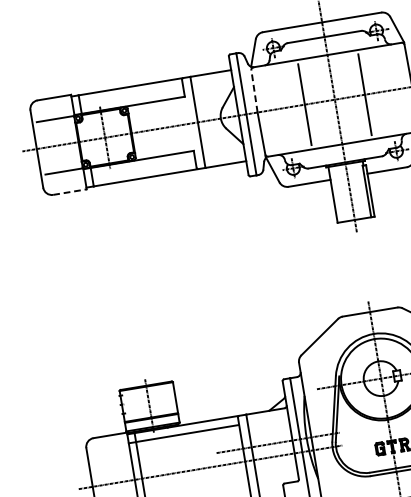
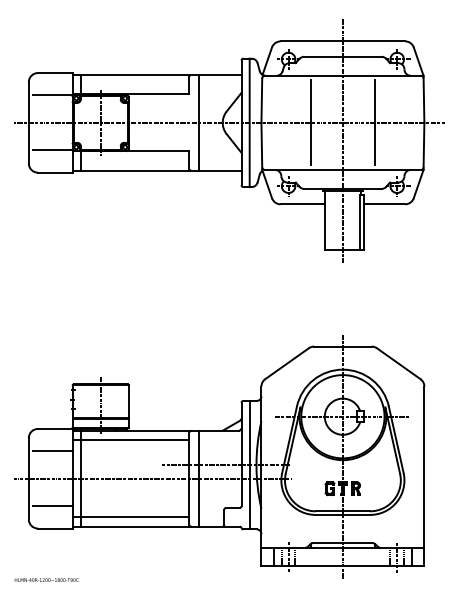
line: (254, 91) -> (261, 100), dashed -> solid
line: (69, 192) -> (55, 172), dashed -> solid
line: (111, 457) -> (53, 451), added

